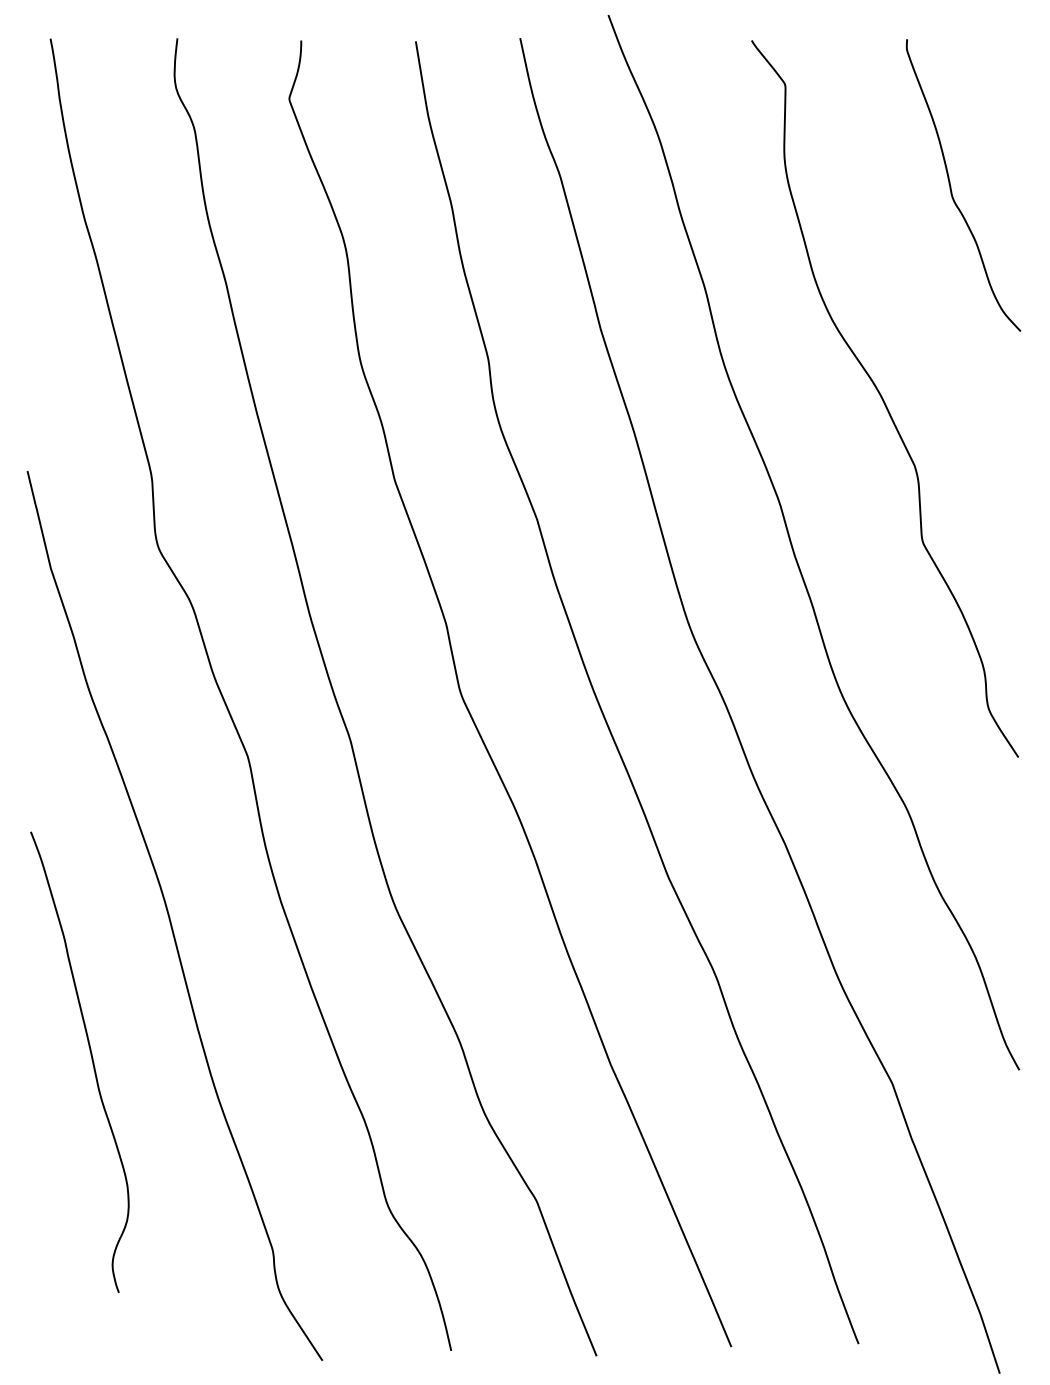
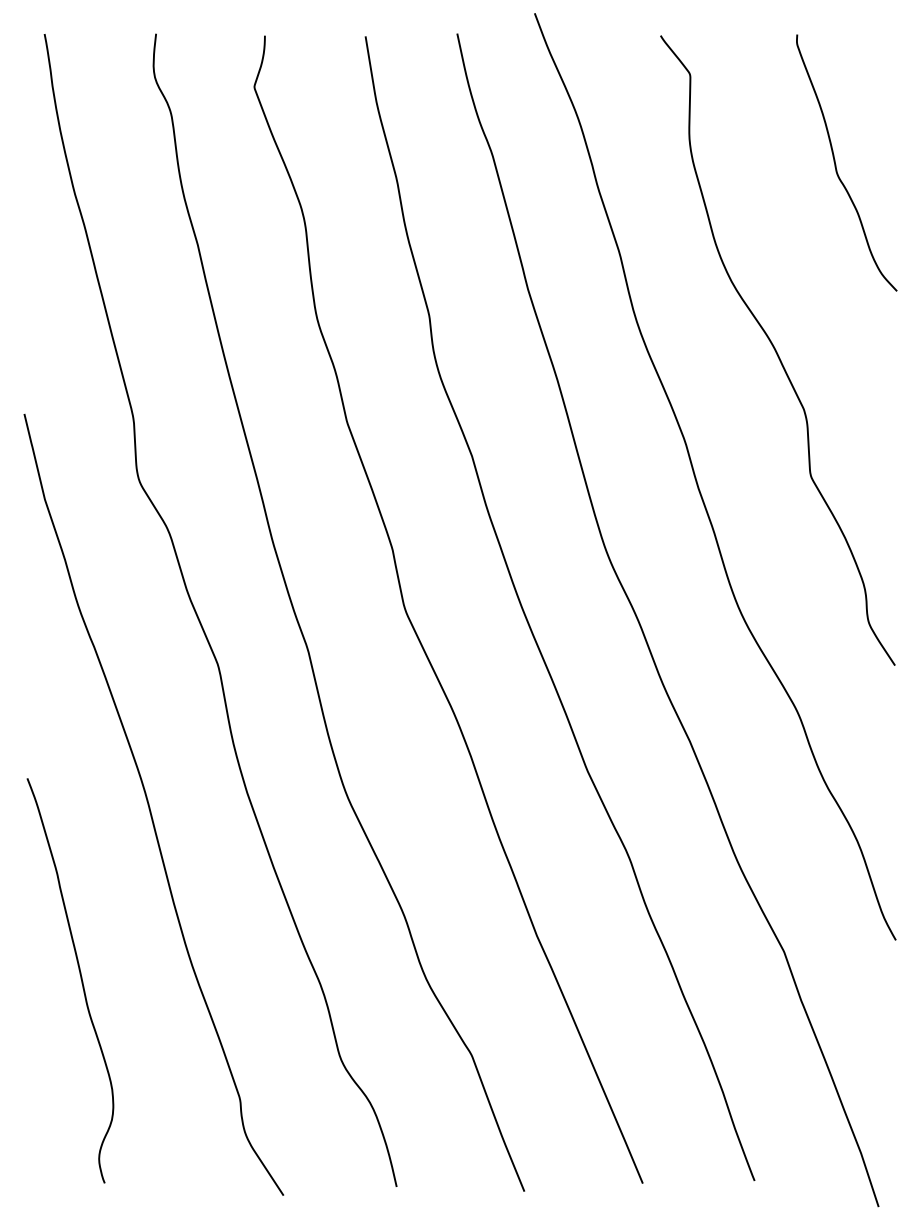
curve: (91, 1060) -> (80, 979), moved

